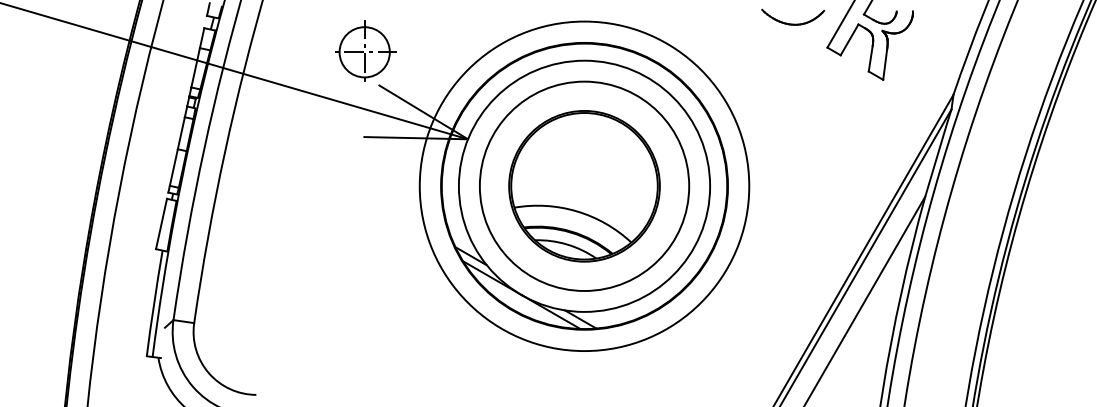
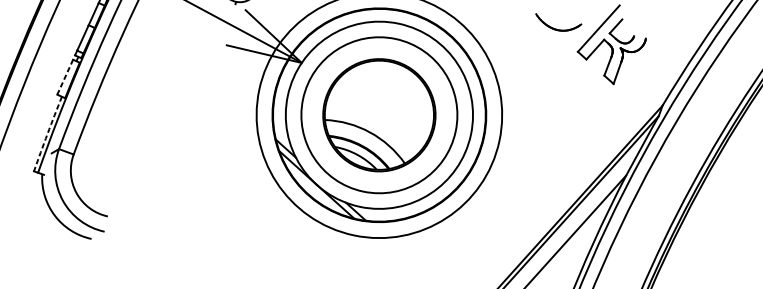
line: (161, 224) -> (65, 77), solid -> dashed
arc: (154, 303) -> (47, 134), solid -> dashed

